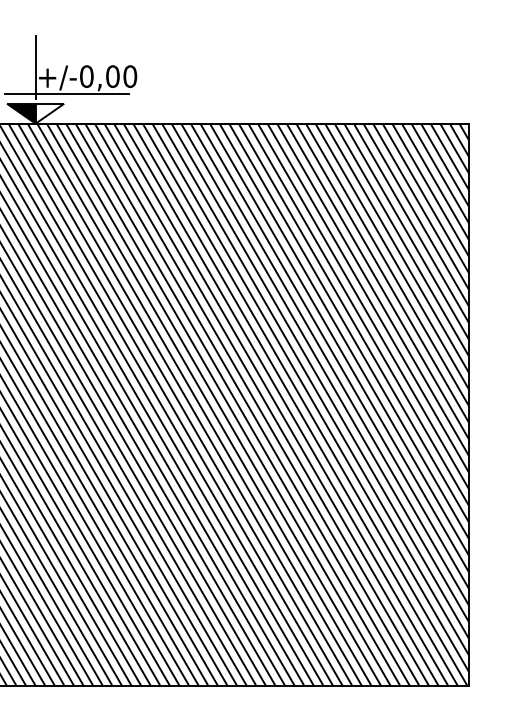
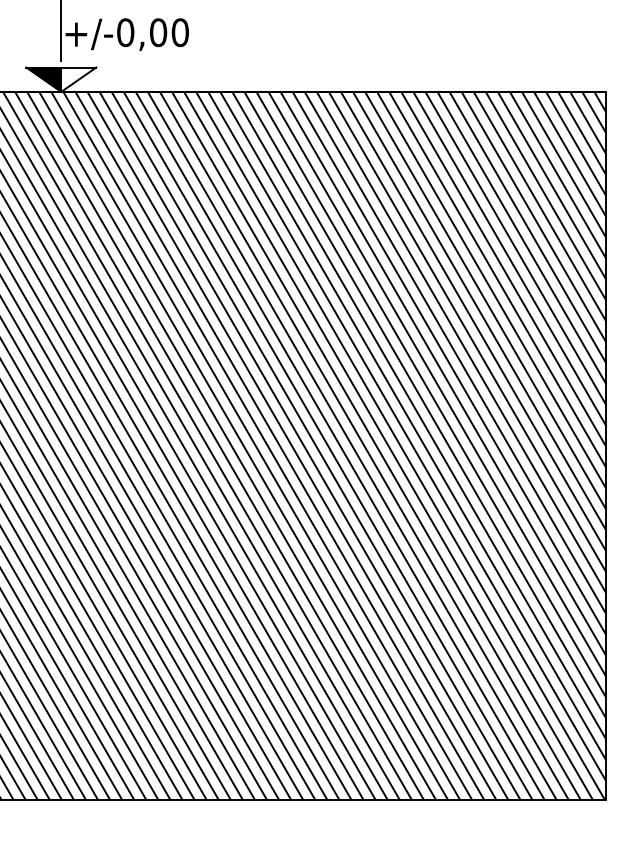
line: (66, 93) -> (100, 53), removed

